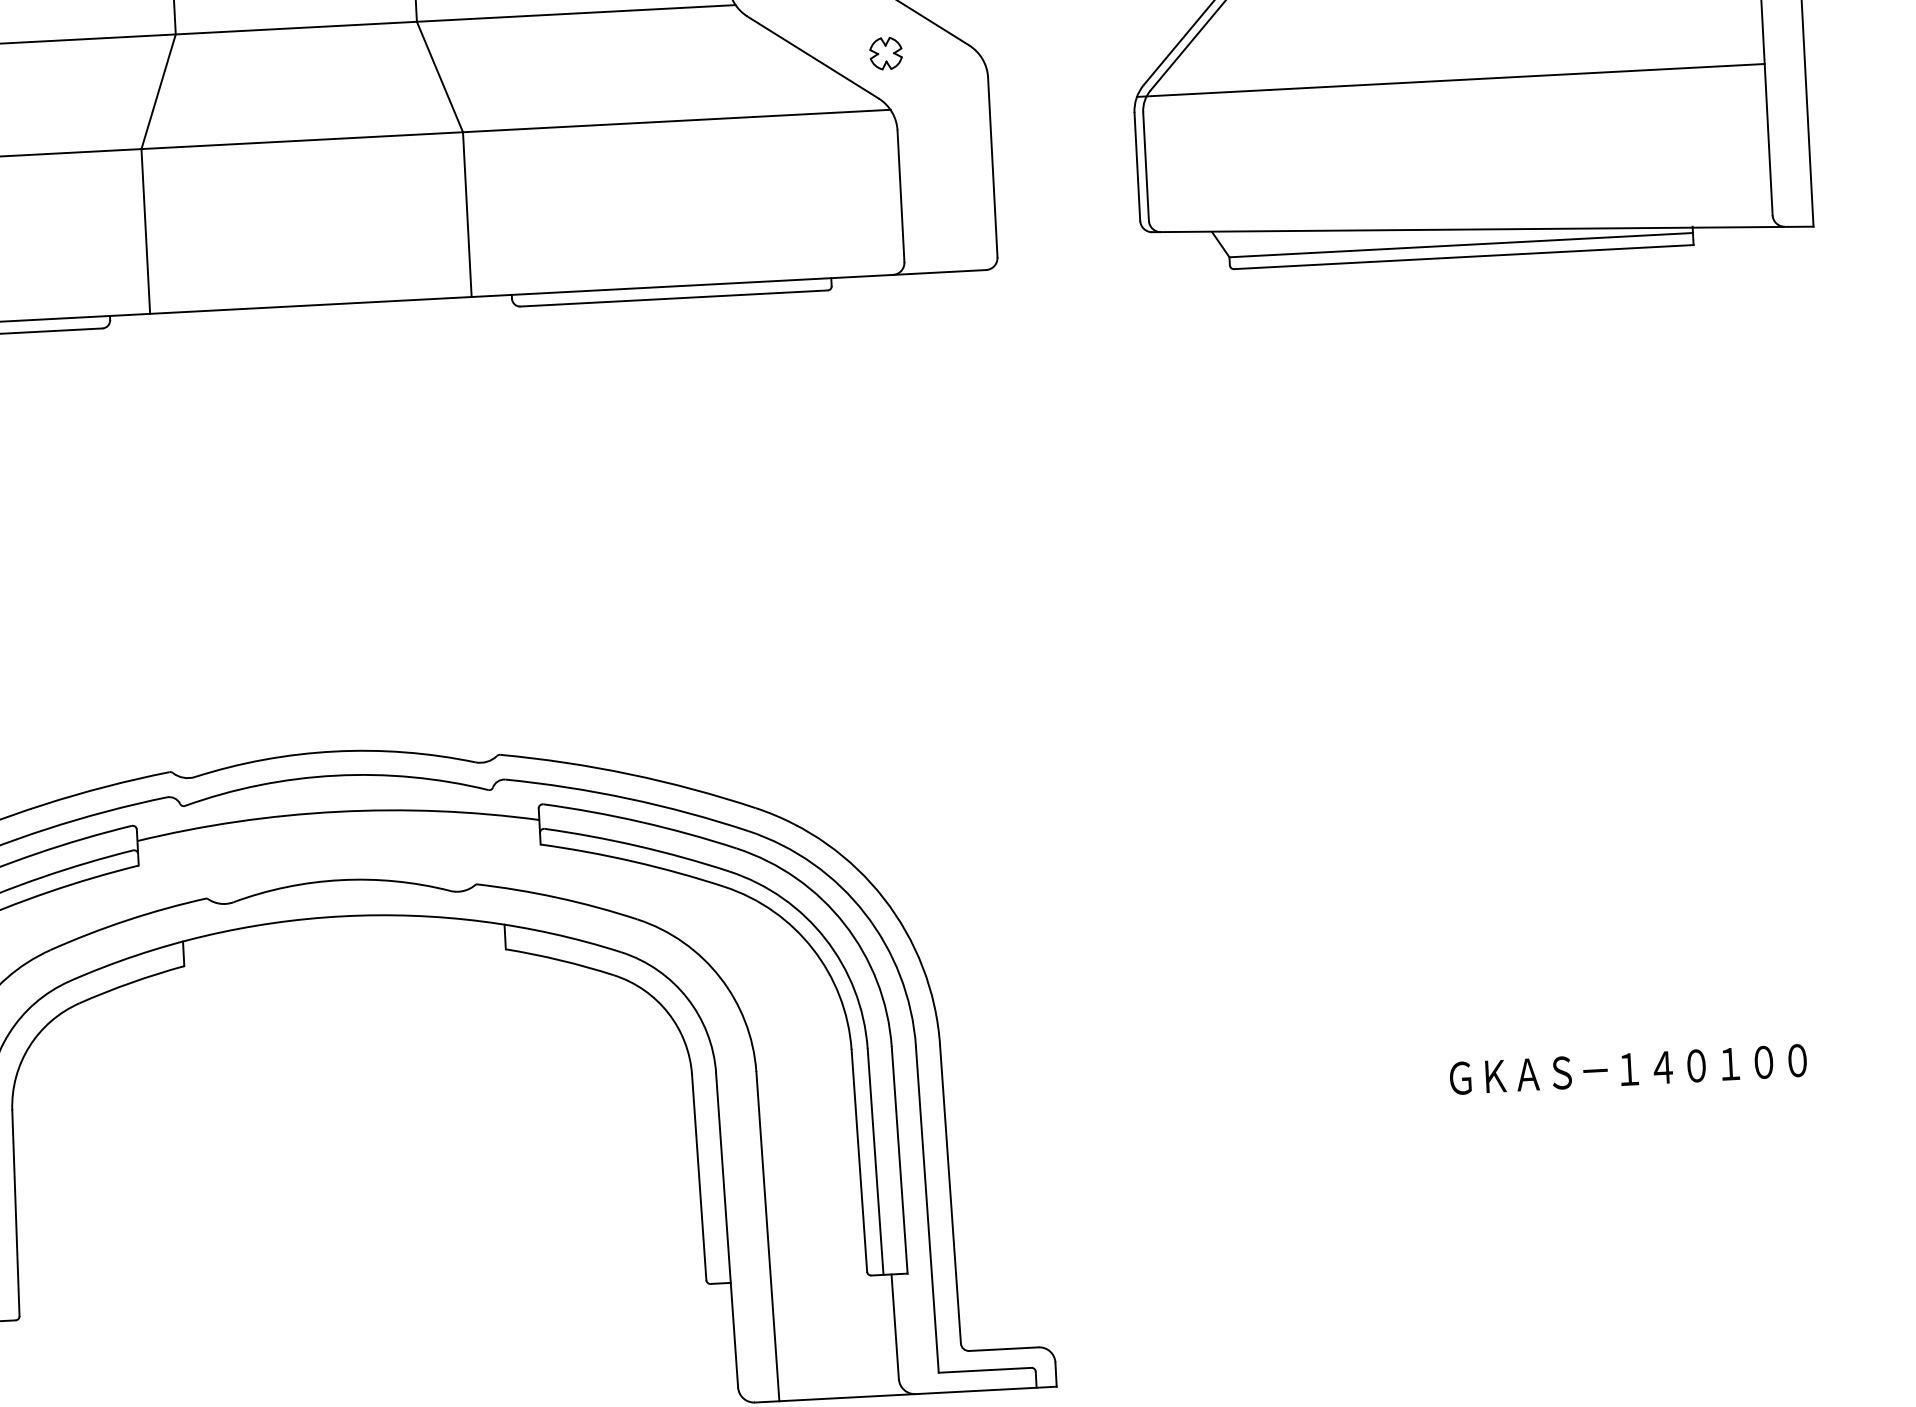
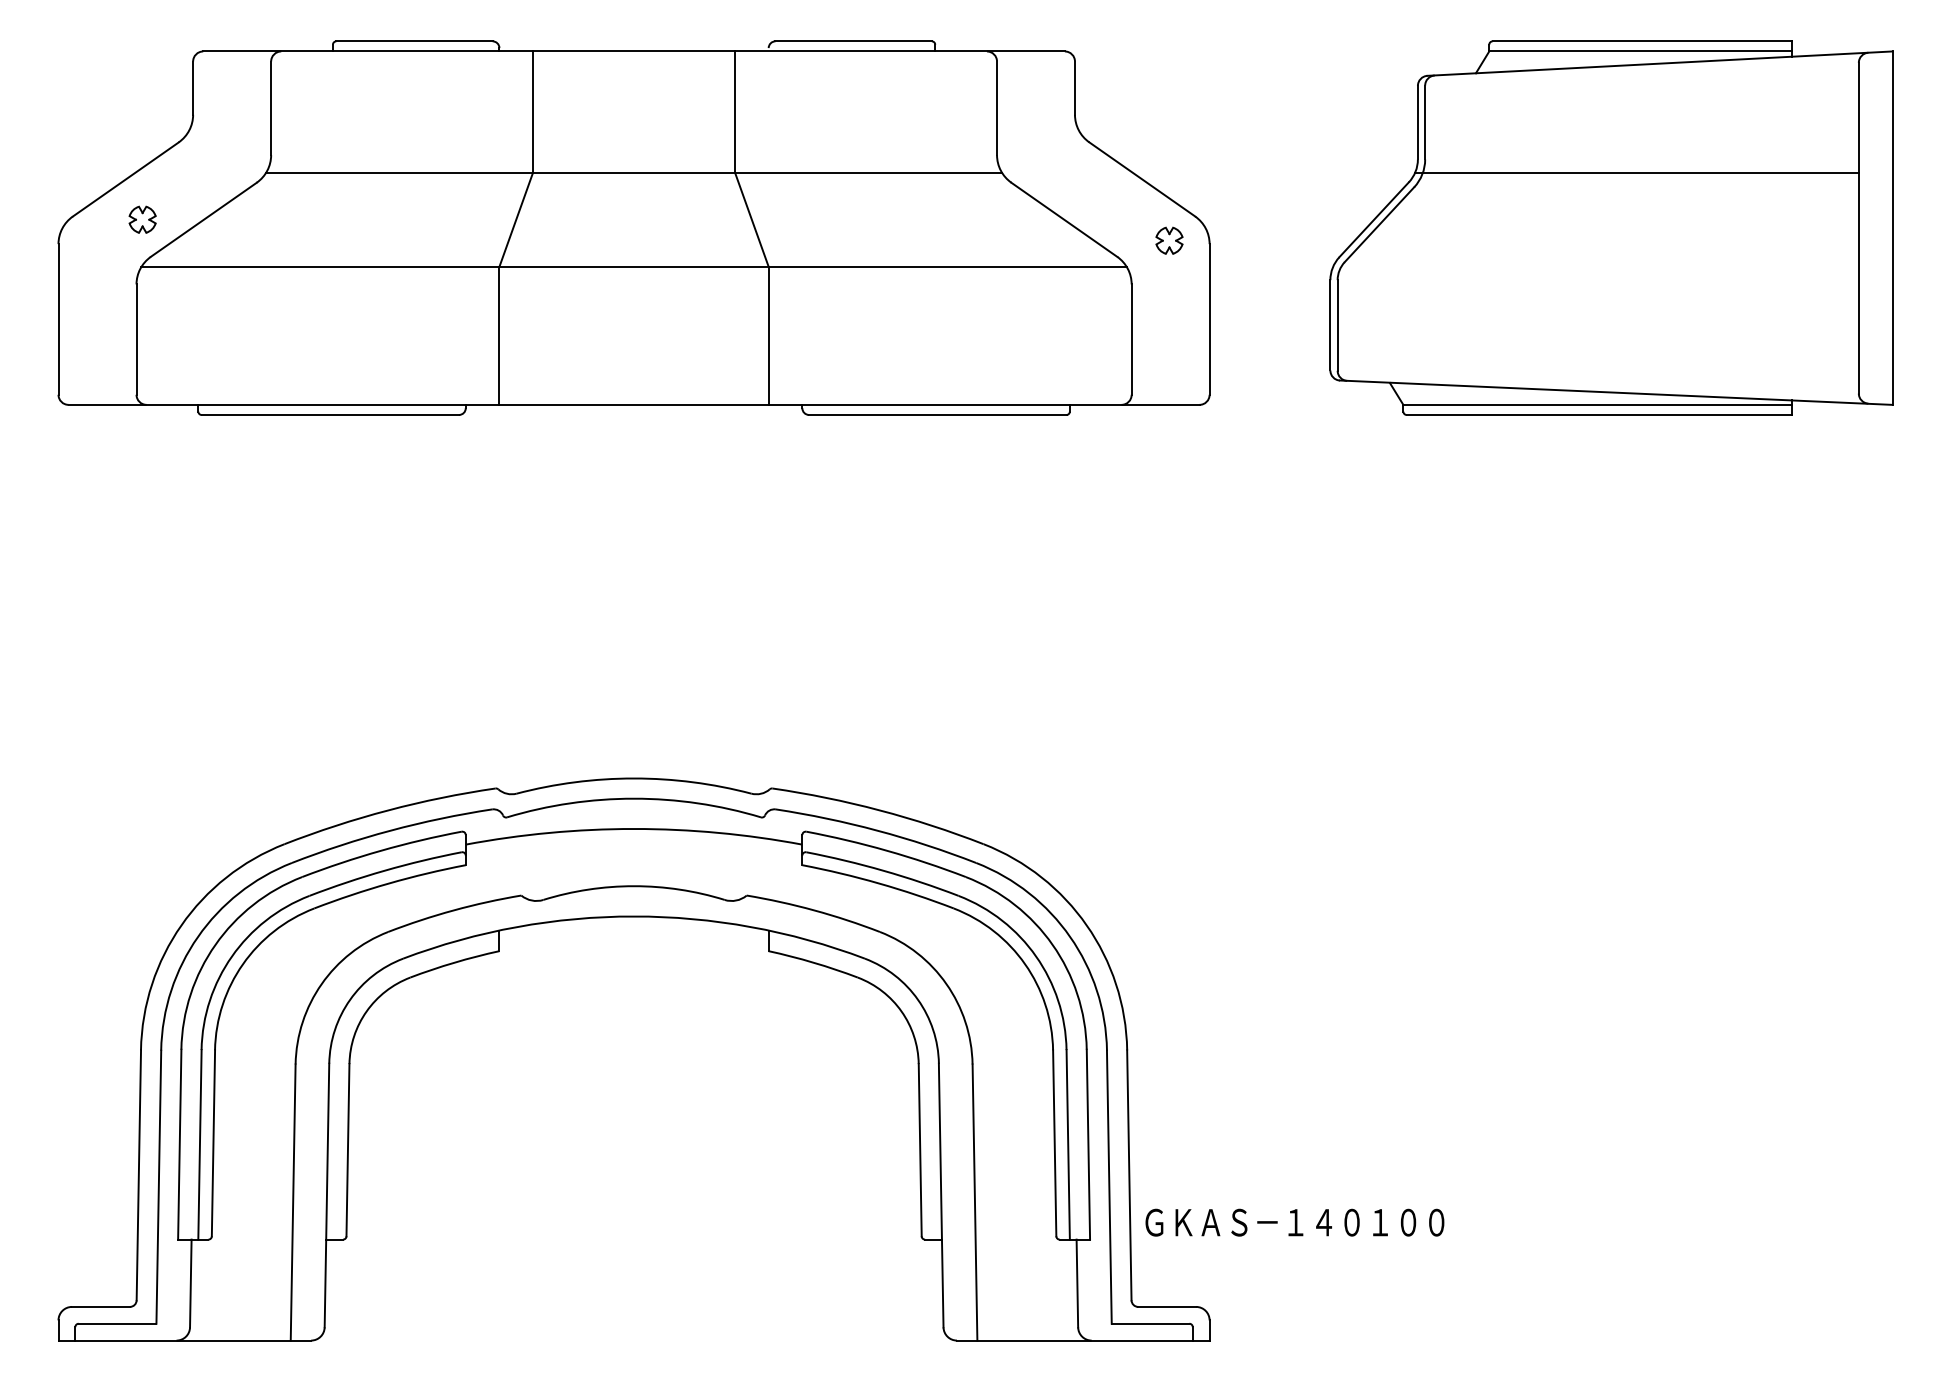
part: (886, 53) -> (1169, 240), moved
line: (1450, 80) -> (1595, 266), removed
text: (1627, 1069) -> (1294, 1222), moved

